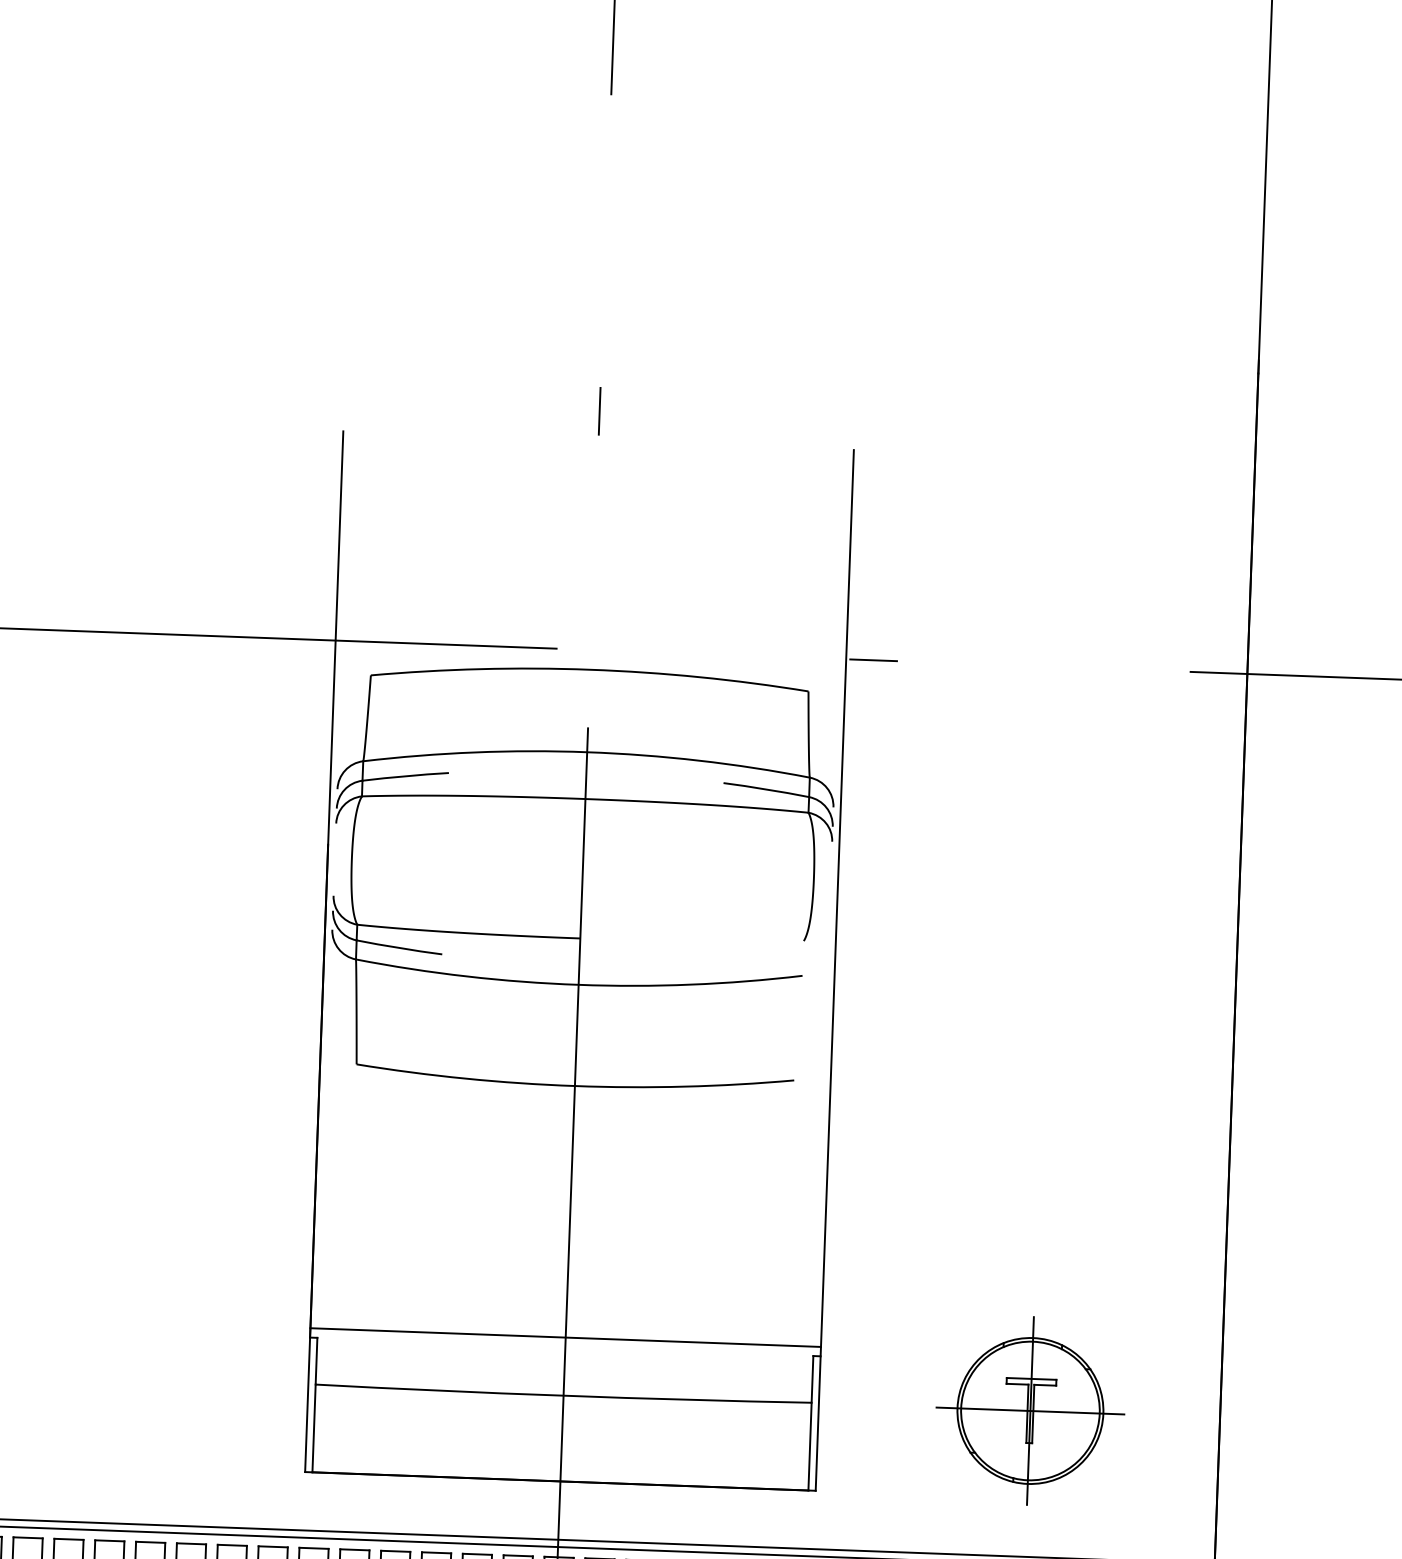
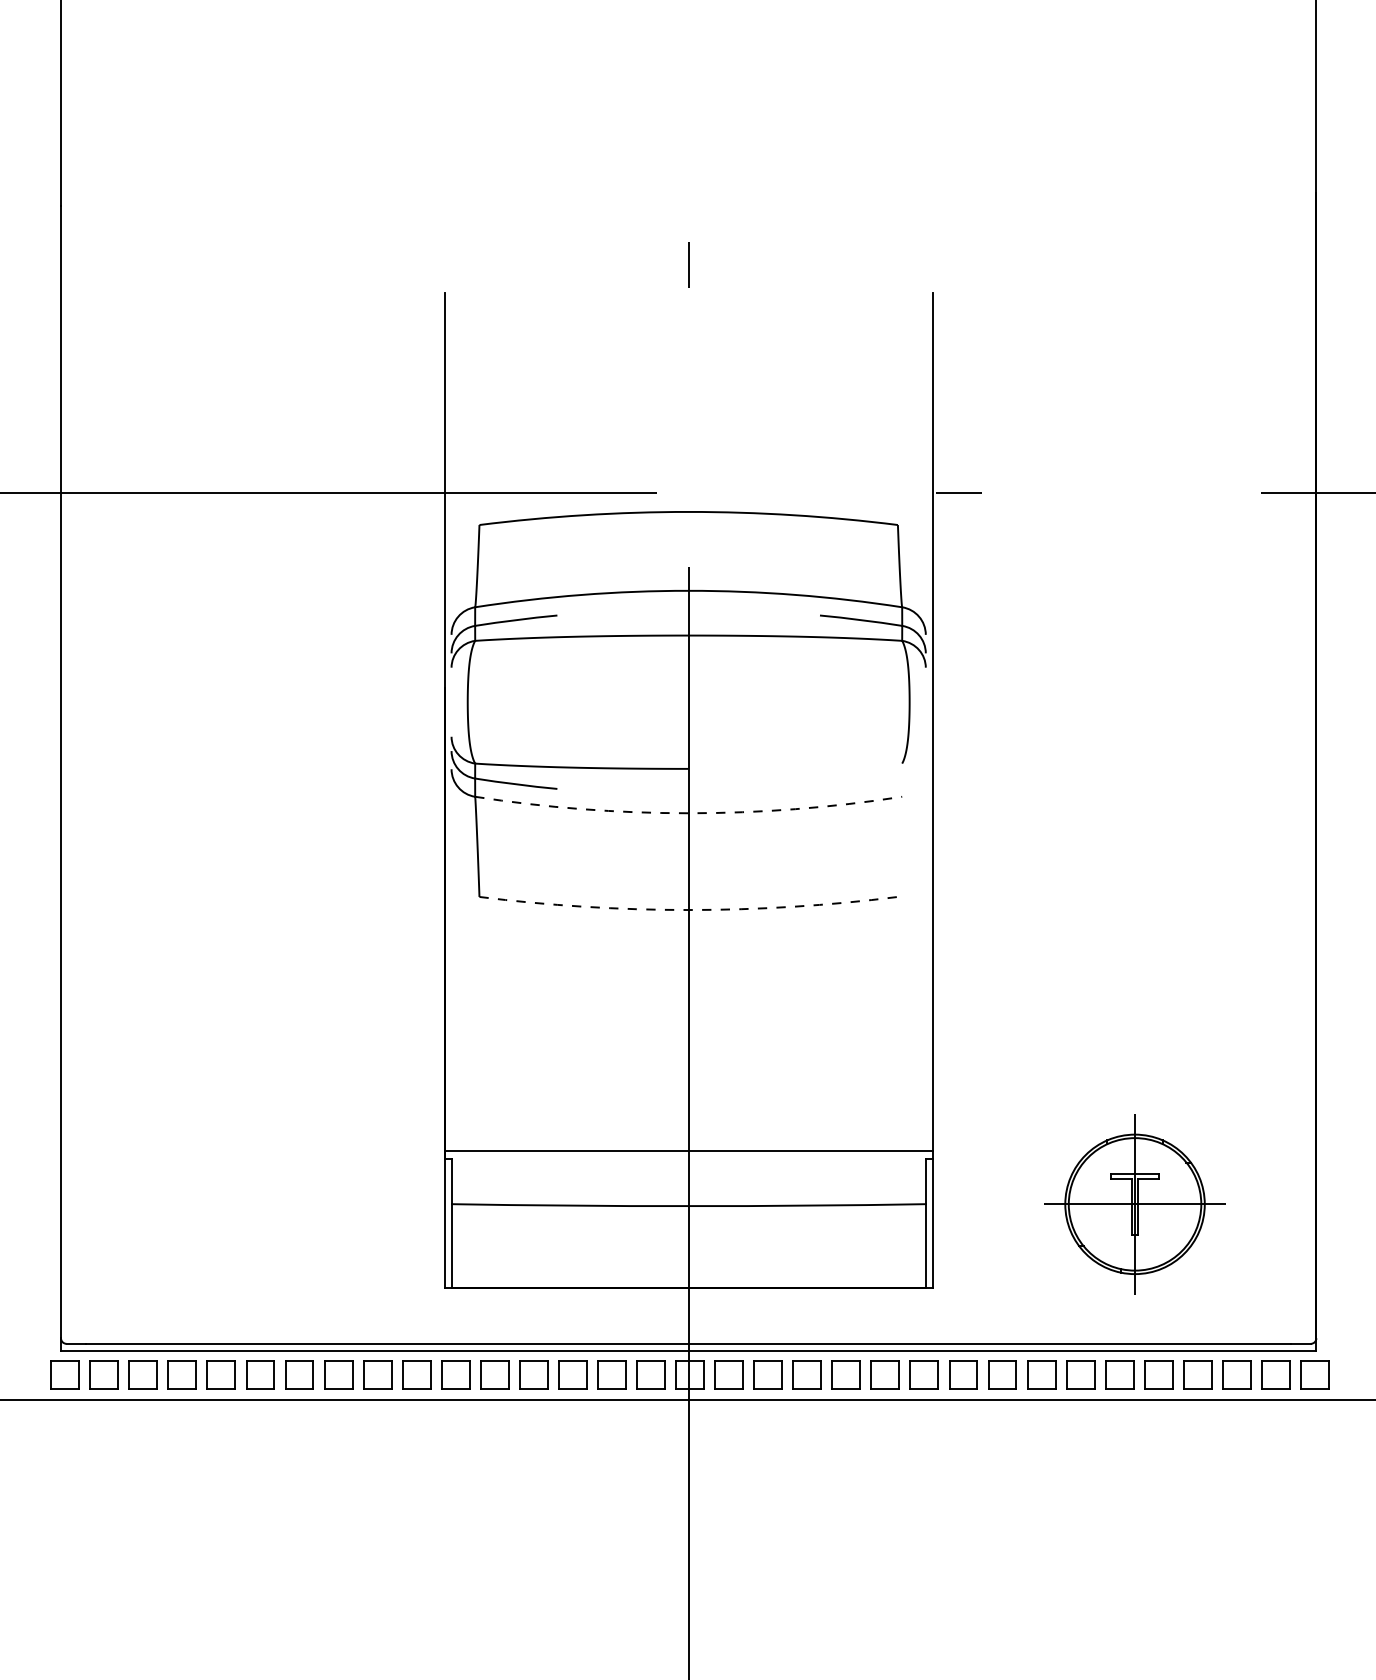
arc: (578, 985) -> (688, 813), solid -> dashed
arc: (574, 1086) -> (688, 910), solid -> dashed

